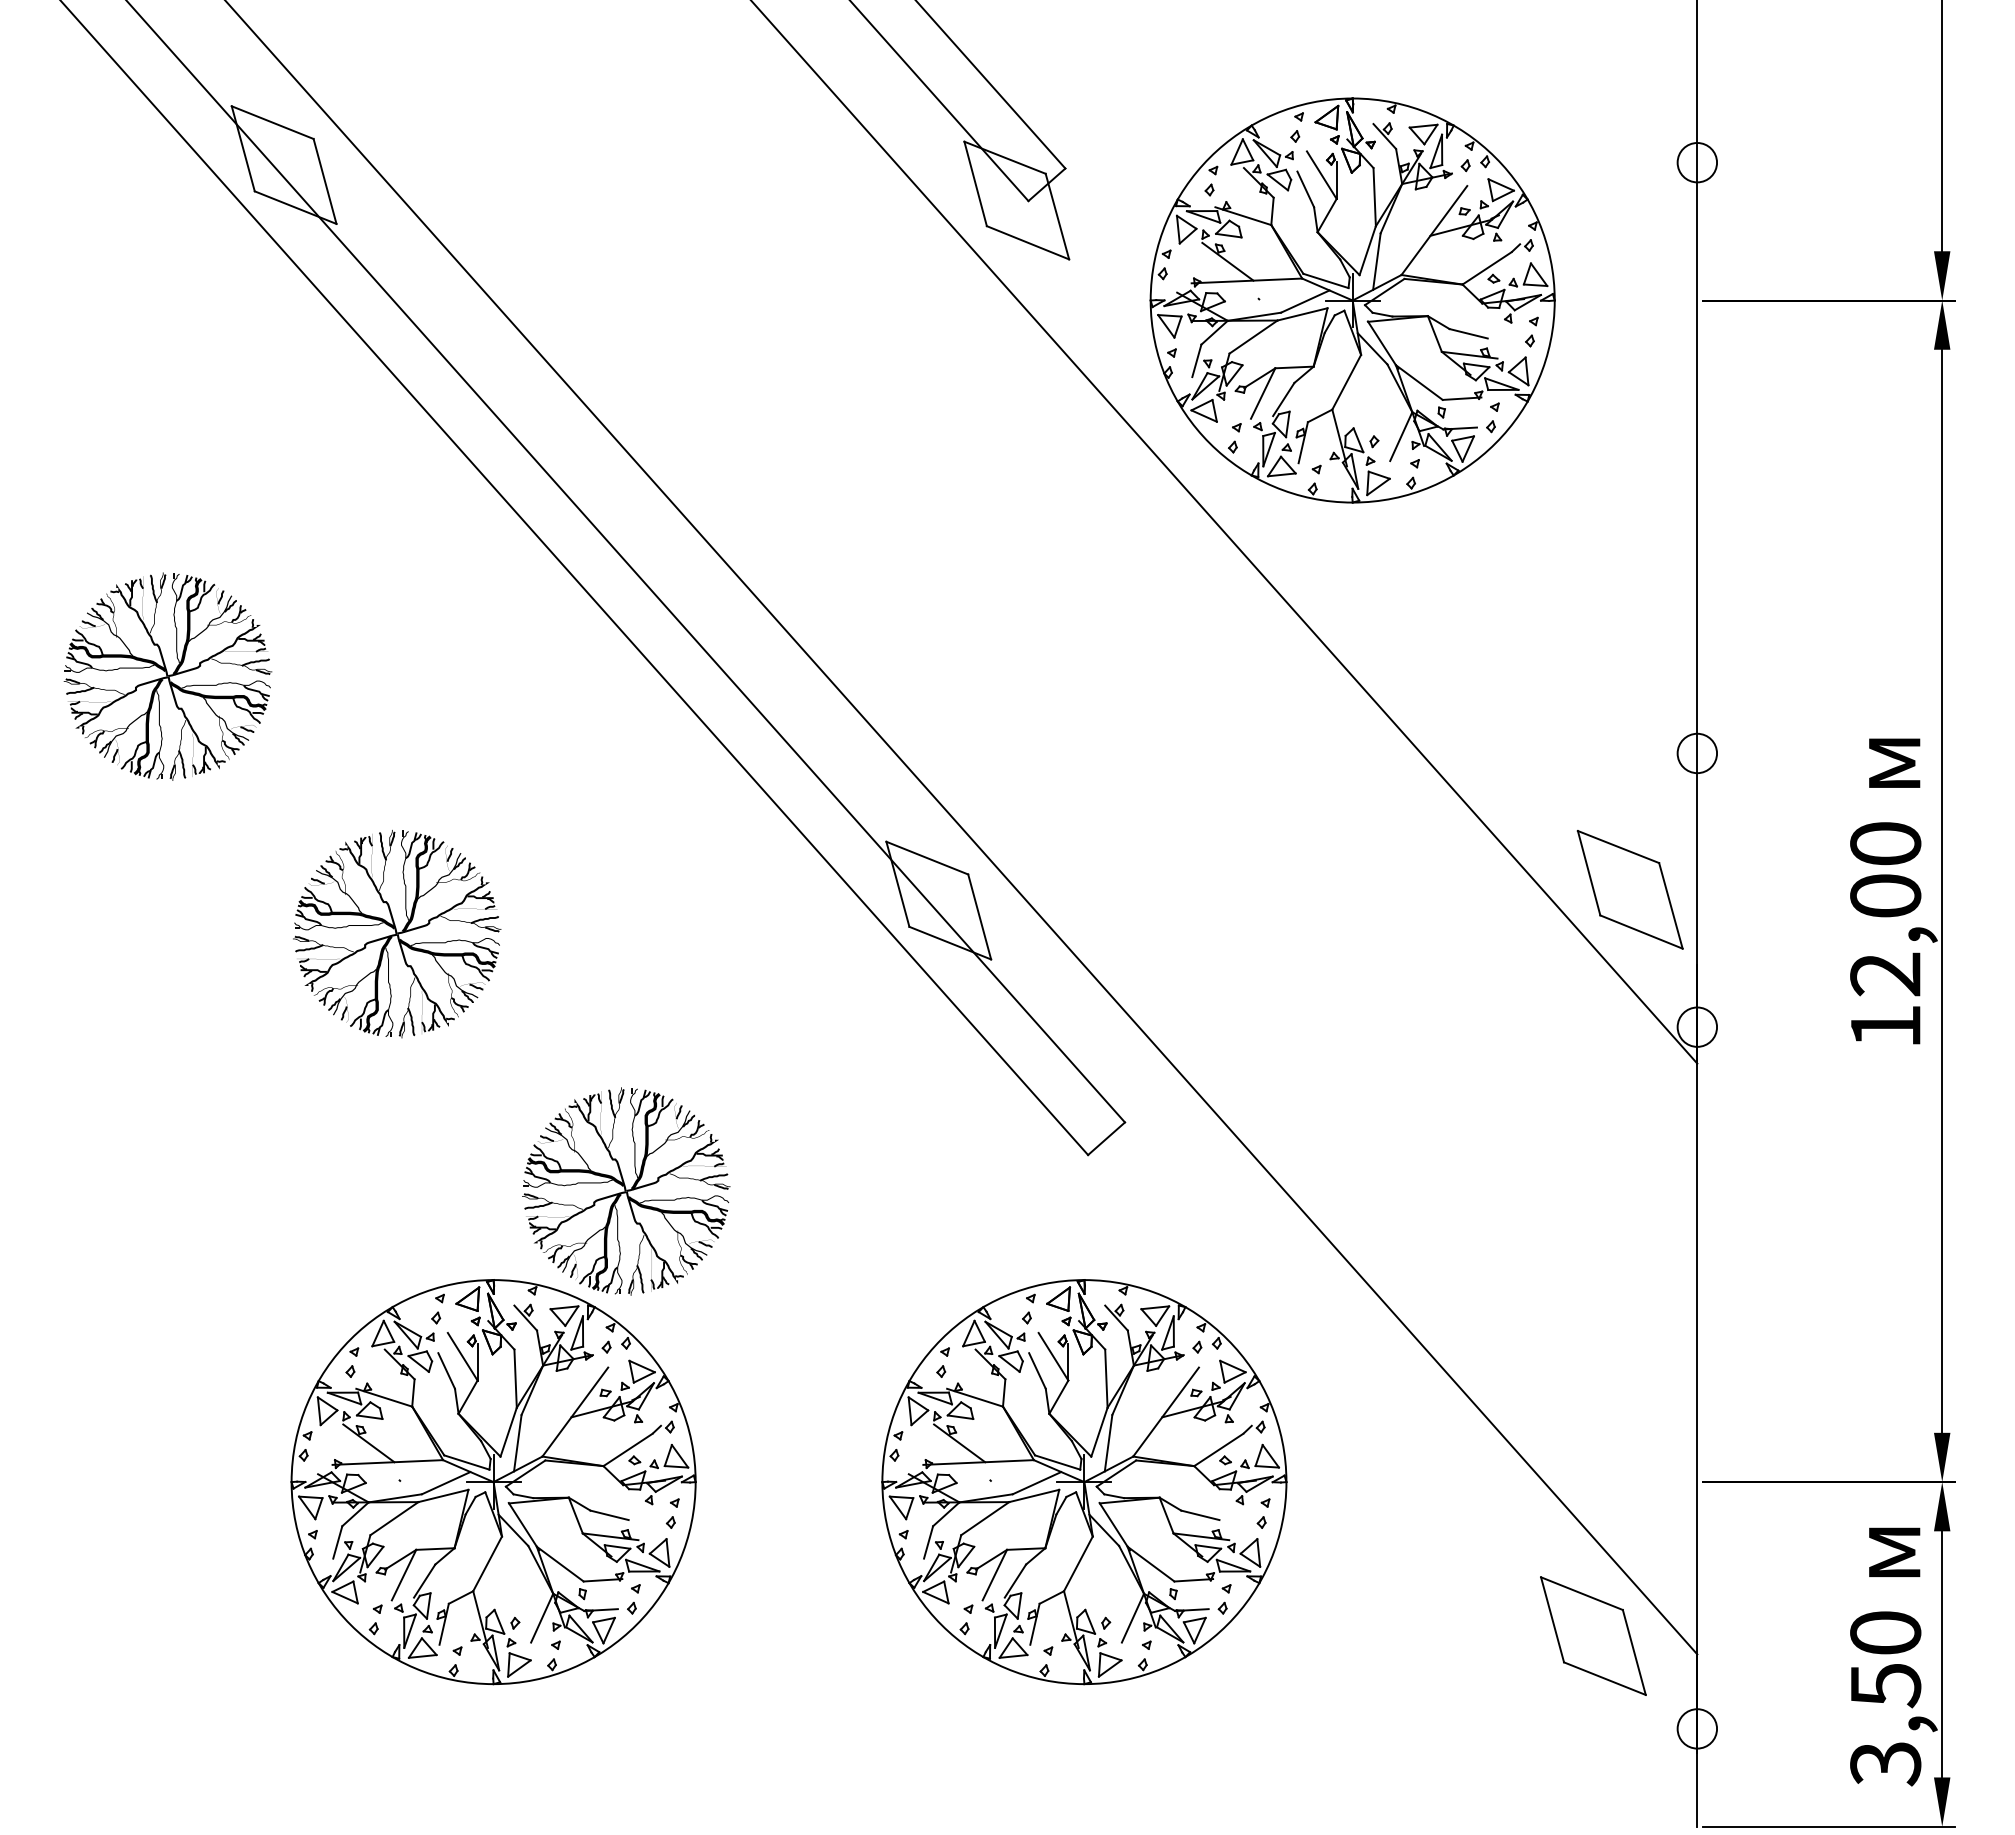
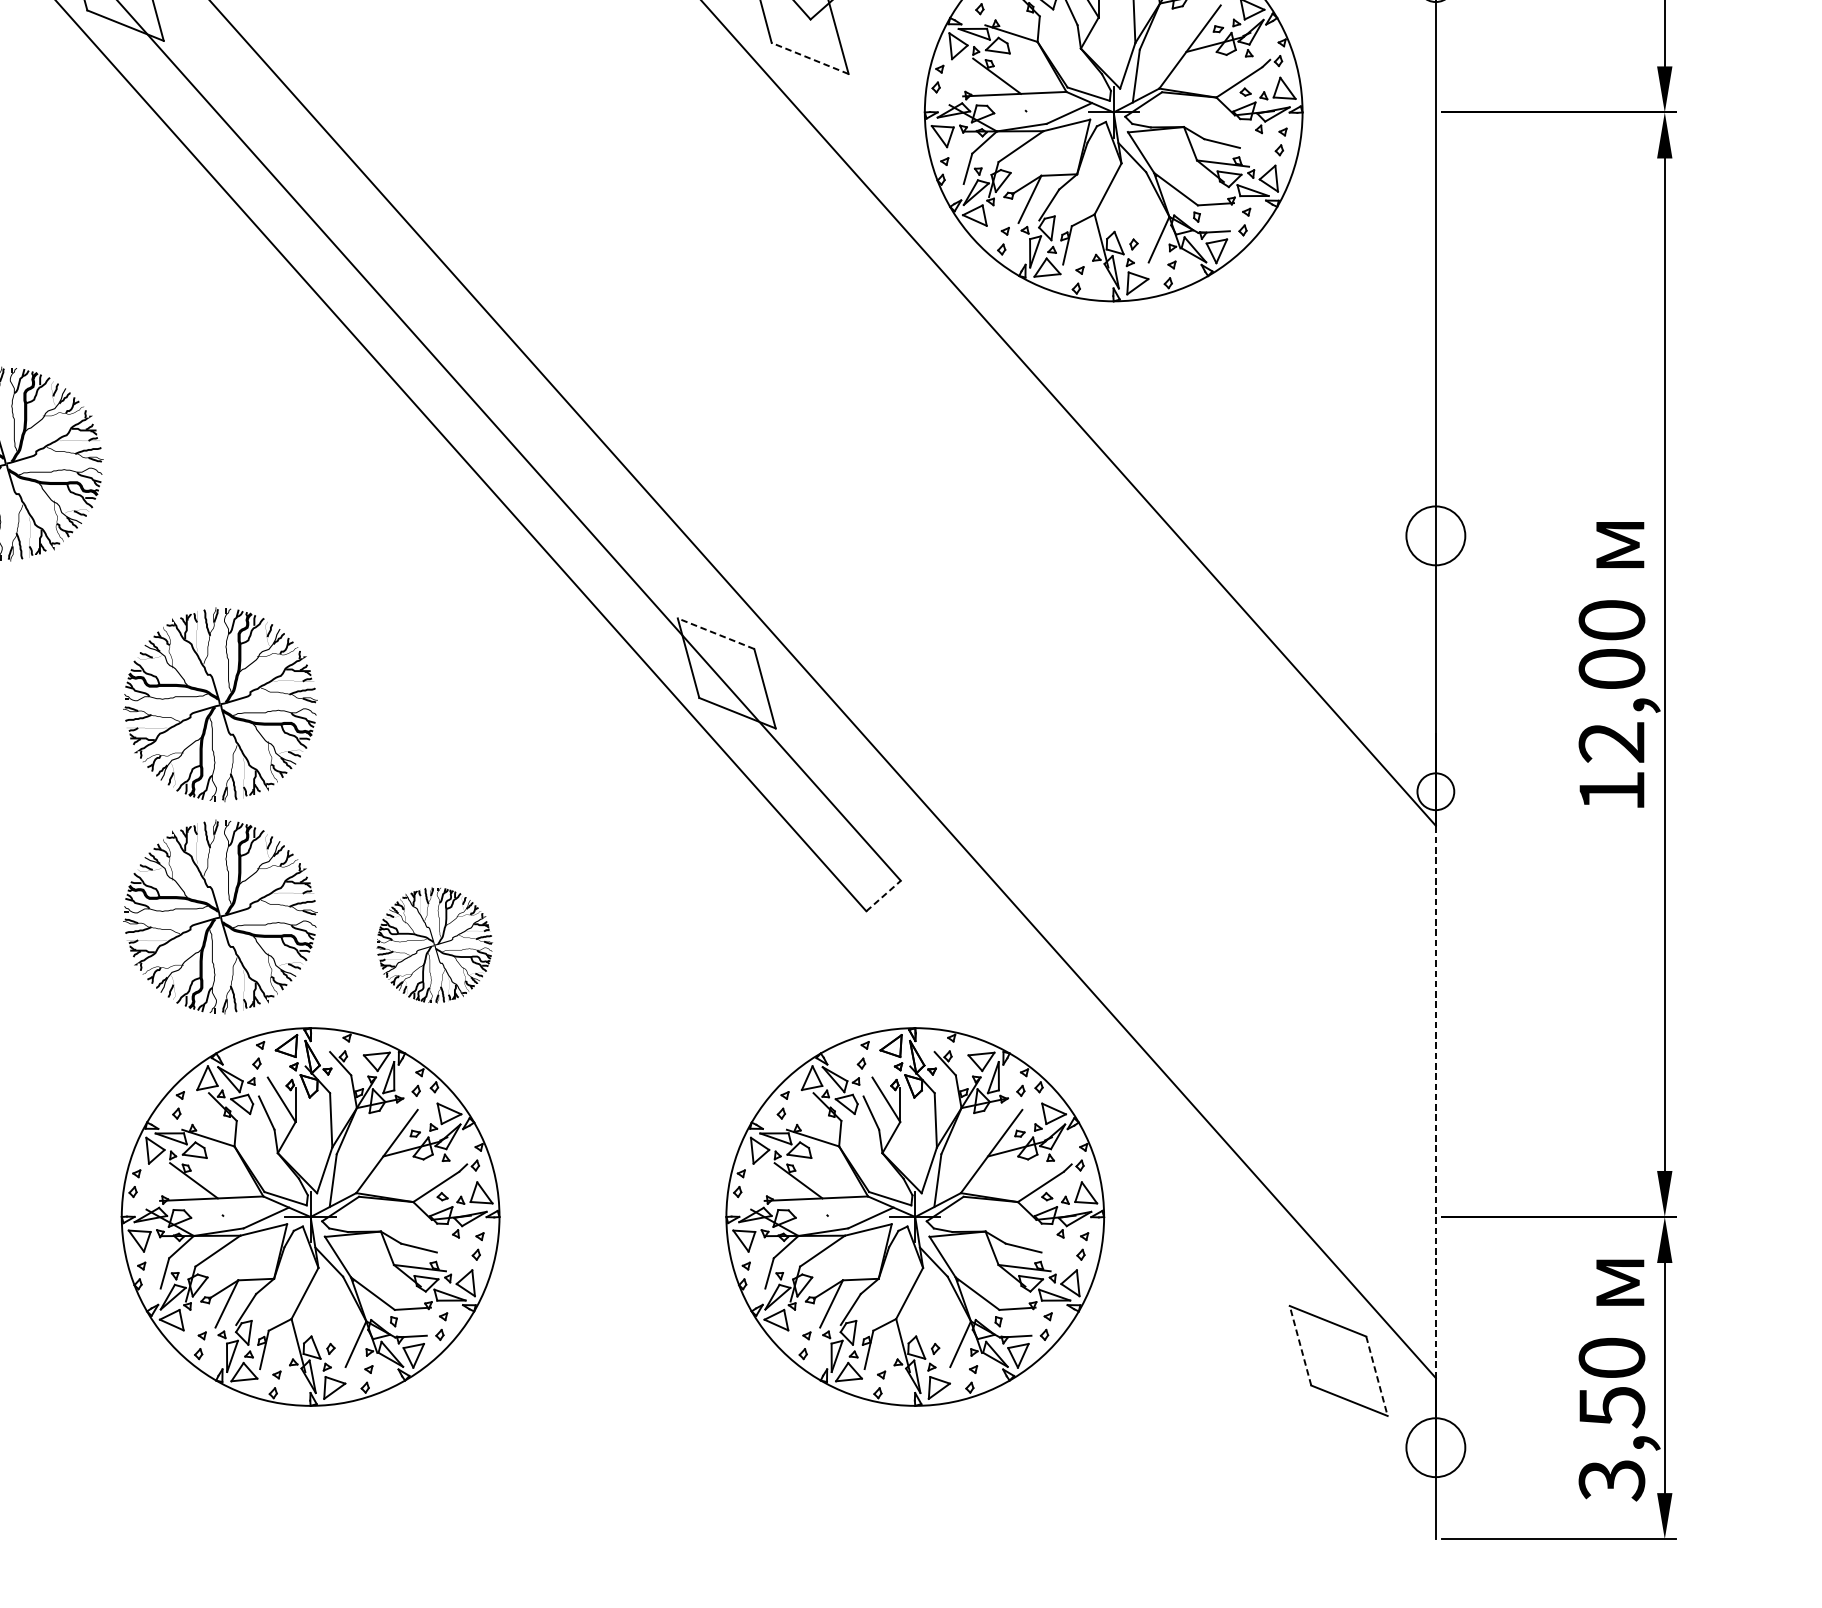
line: (1027, 242) -> (809, 58), solid -> dashed
circle: (1697, 753) -> (1436, 535), size x1.6
line: (926, 857) -> (715, 633), solid -> dashed
part: (1629, 889) -> (1372, 663), removed
line: (1106, 1138) -> (883, 895), solid -> dashed
part: (397, 1161) -> (220, 917), added
part: (626, 1191) -> (434, 945), size x0.6
line: (1697, 1358) -> (1436, 1101), solid -> dashed
part: (1084, 1482) -> (915, 1217), moved
line: (1552, 1619) -> (1300, 1345), solid -> dashed
line: (1634, 1652) -> (1377, 1376), solid -> dashed
circle: (1697, 1728) -> (1436, 1447), size x1.6

